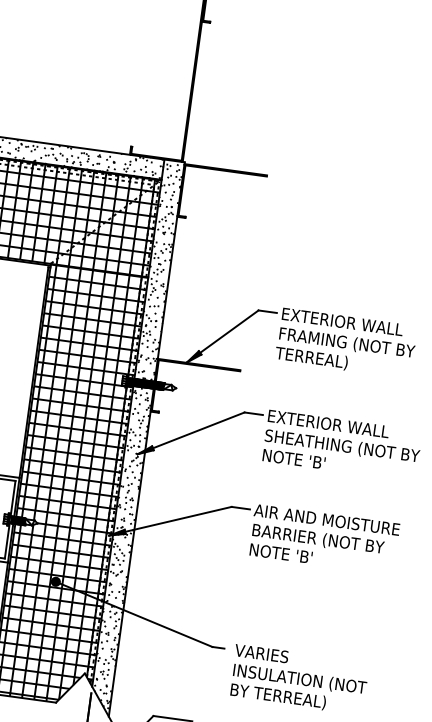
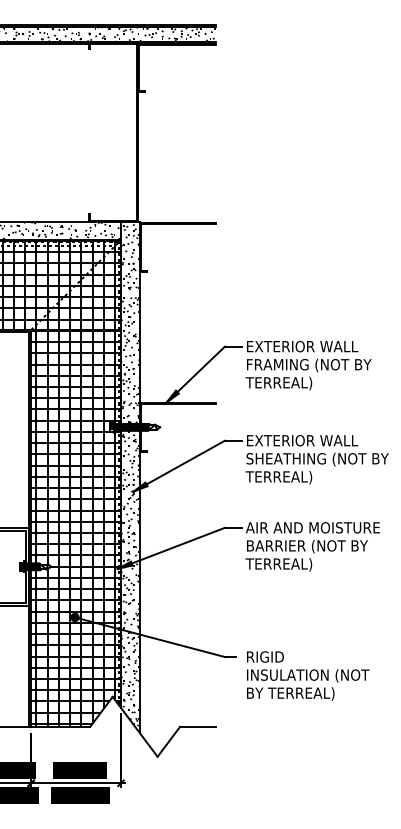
text: (297, 460) -> (278, 477), NOTE 'B' -> TERREAL)
text: (284, 554) -> (278, 564), NOTE 'B' -> TERREAL)
text: (260, 653) -> (269, 656), VARIES -> RIGID

